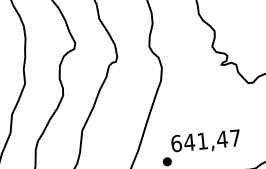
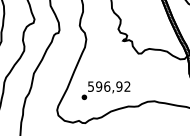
text: (206, 140) -> (109, 86), 641,47 -> 596,92

